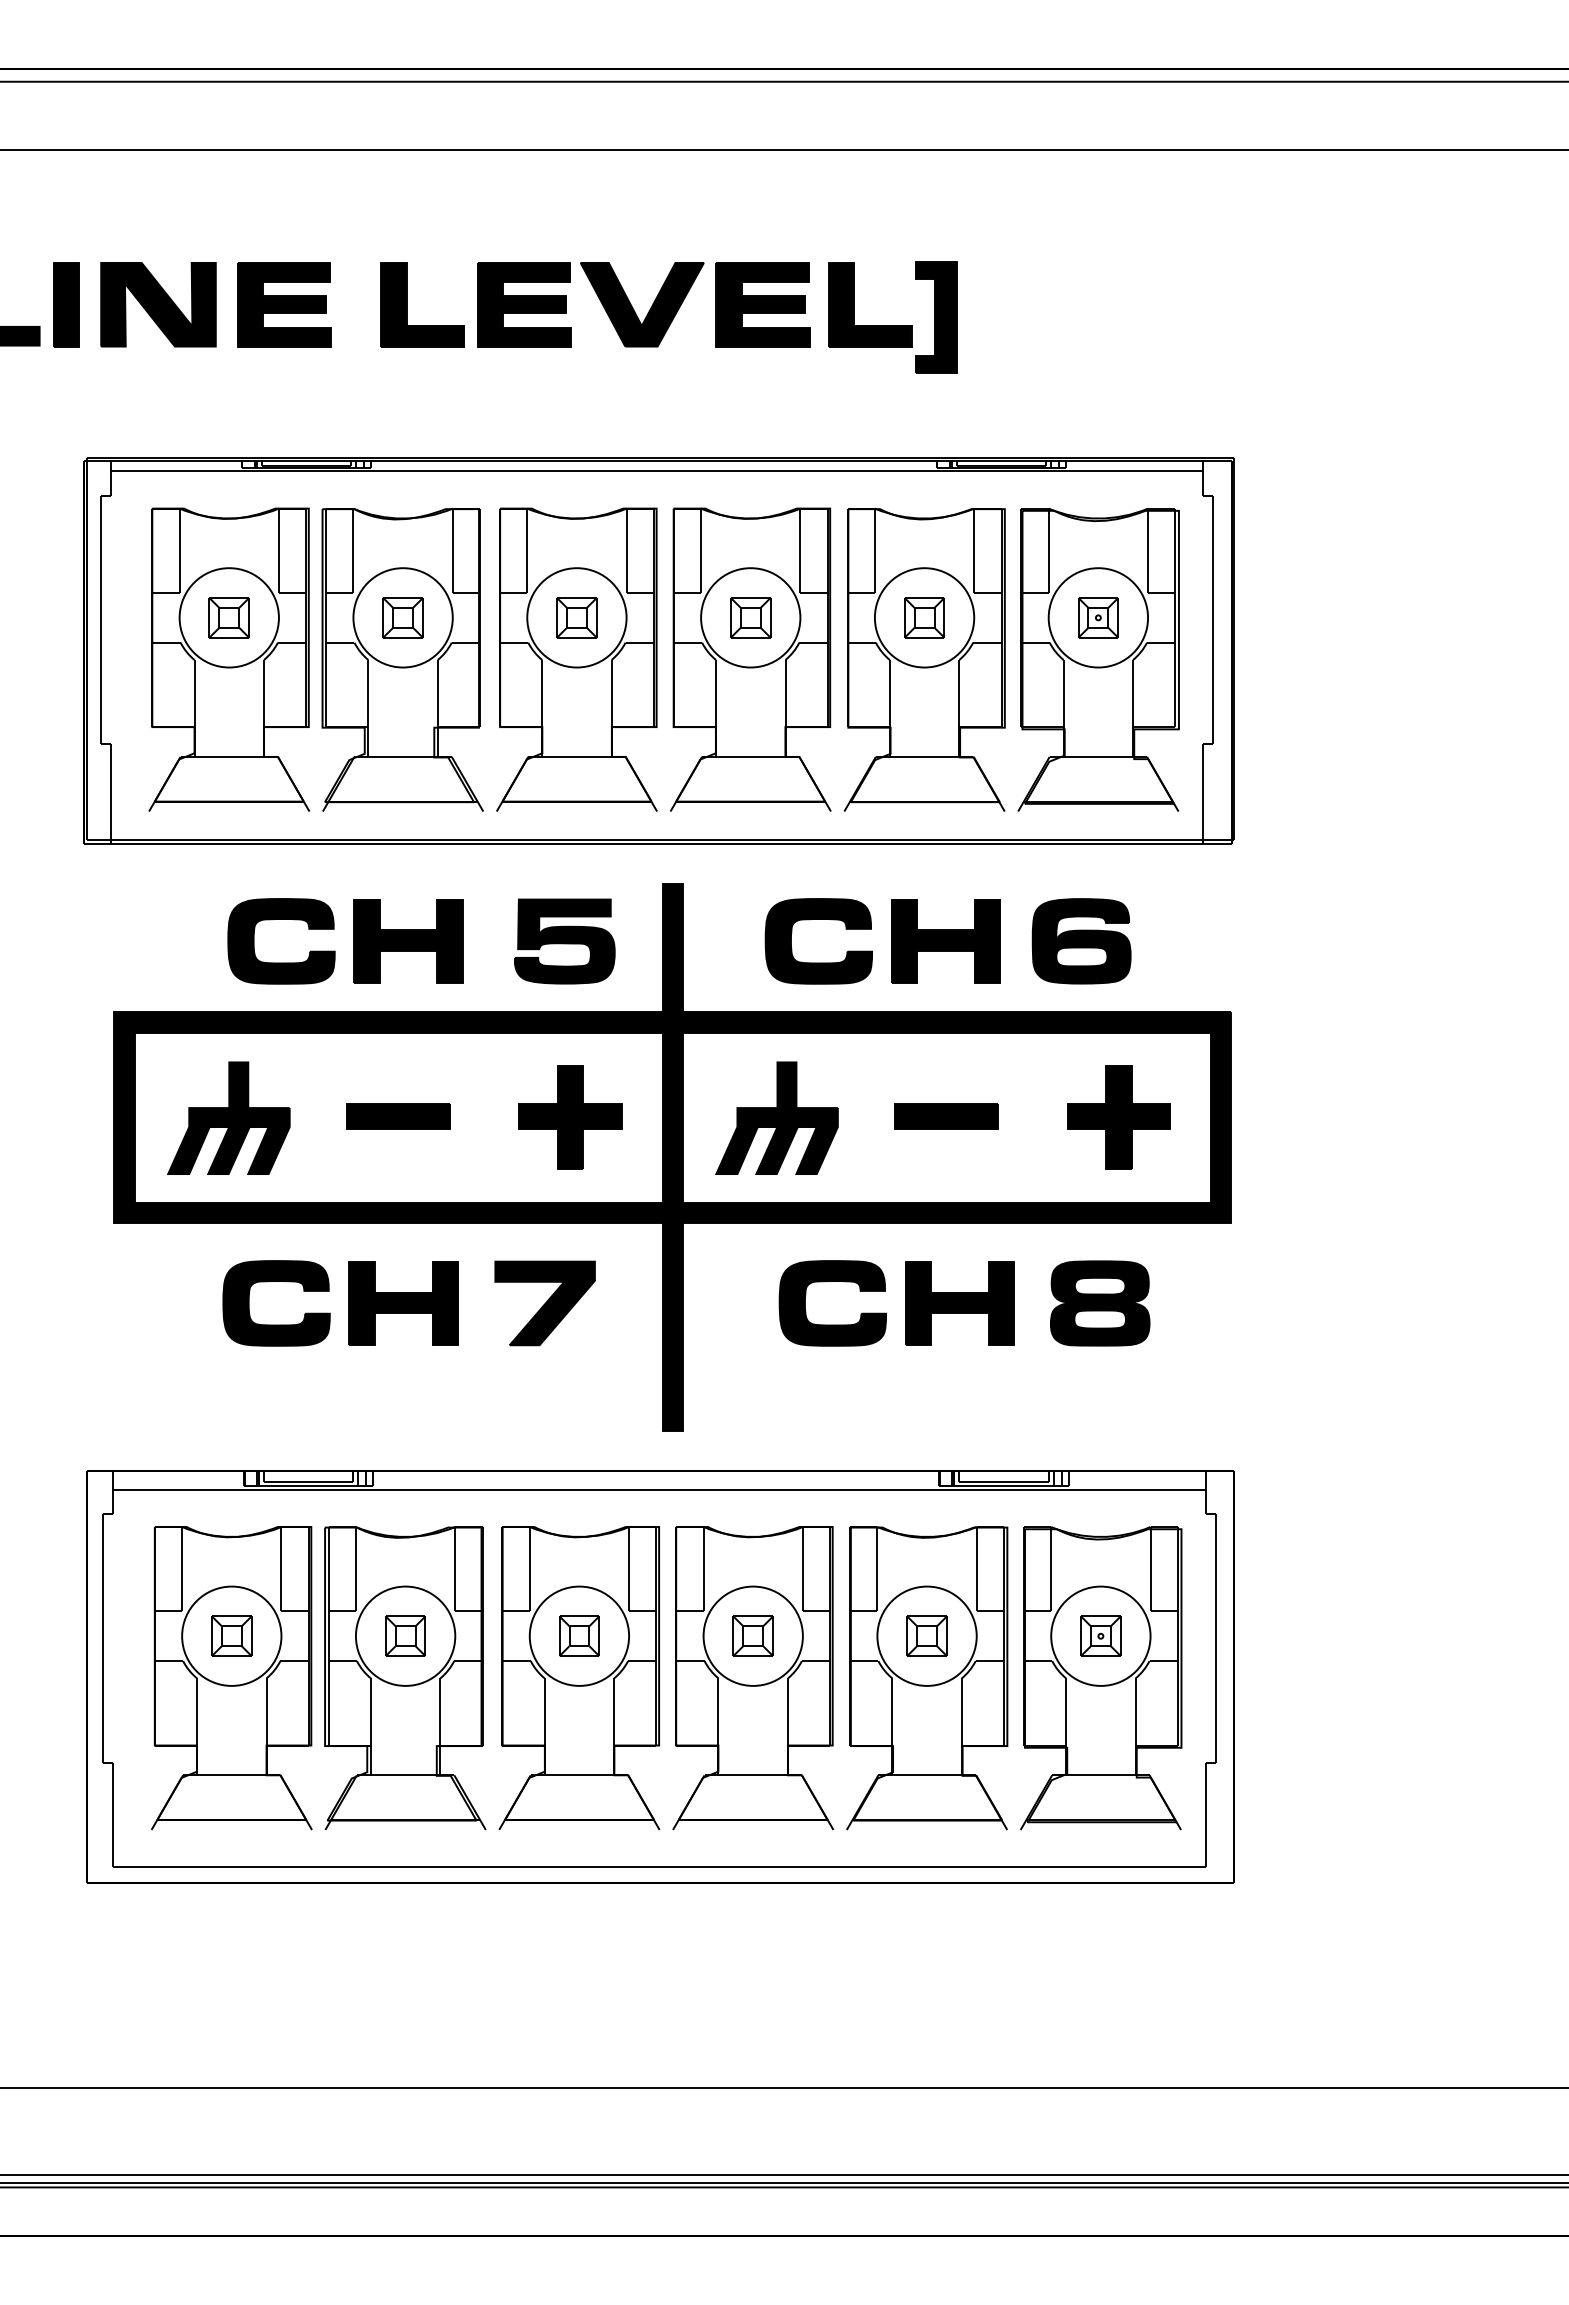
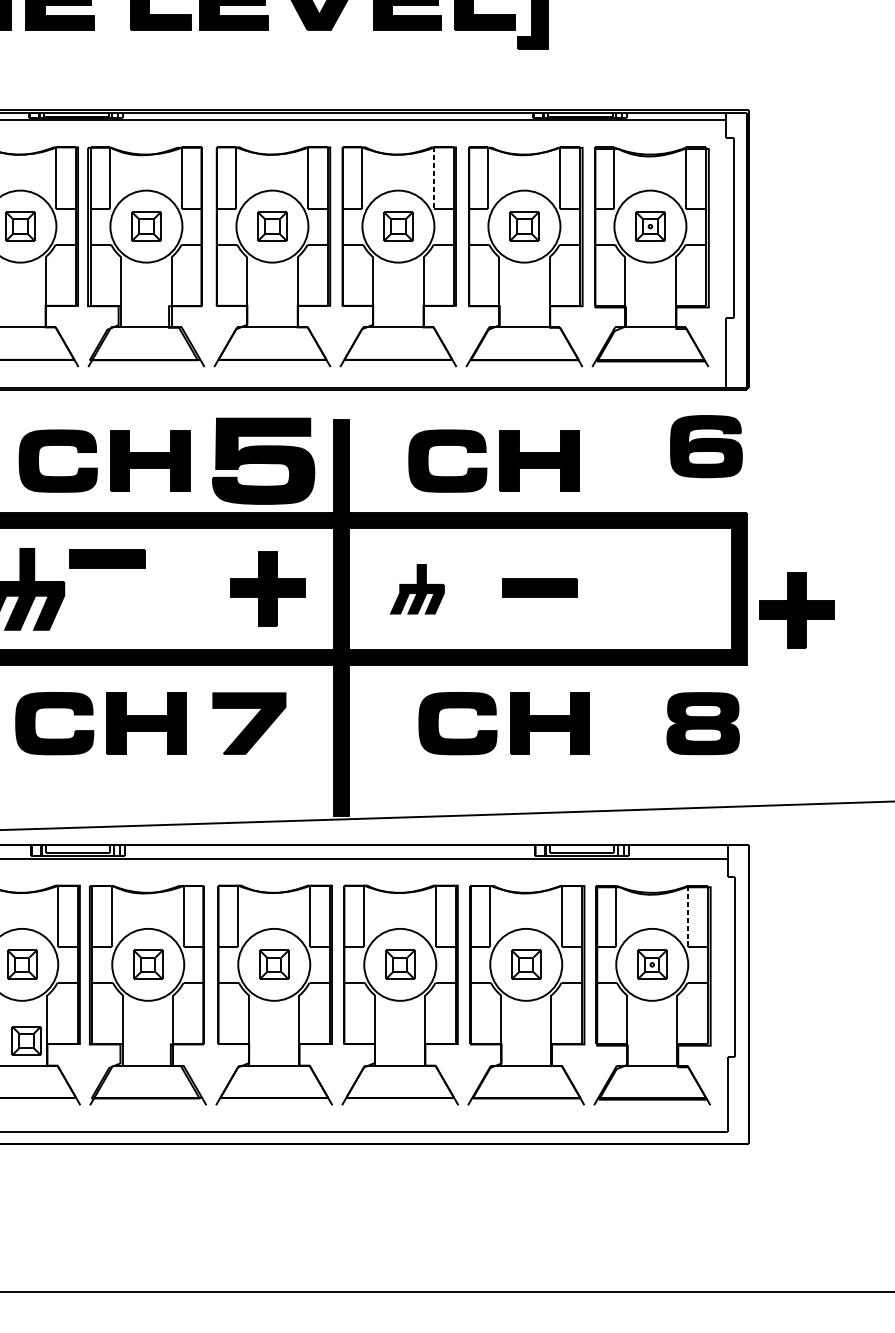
line: (800, 551) -> (434, 178), solid -> dashed
part: (564, 941) -> (263, 461), size x1.4
part: (1081, 941) -> (706, 446), moved
part: (398, 1116) -> (107, 559), moved
part: (776, 1117) -> (417, 588), size x0.6
part: (1118, 1117) -> (796, 610), moved
part: (1100, 1303) -> (703, 723), moved
line: (1150, 1569) -> (688, 916), solid -> dashed
part: (237, 1740) -> (26, 1040), added

